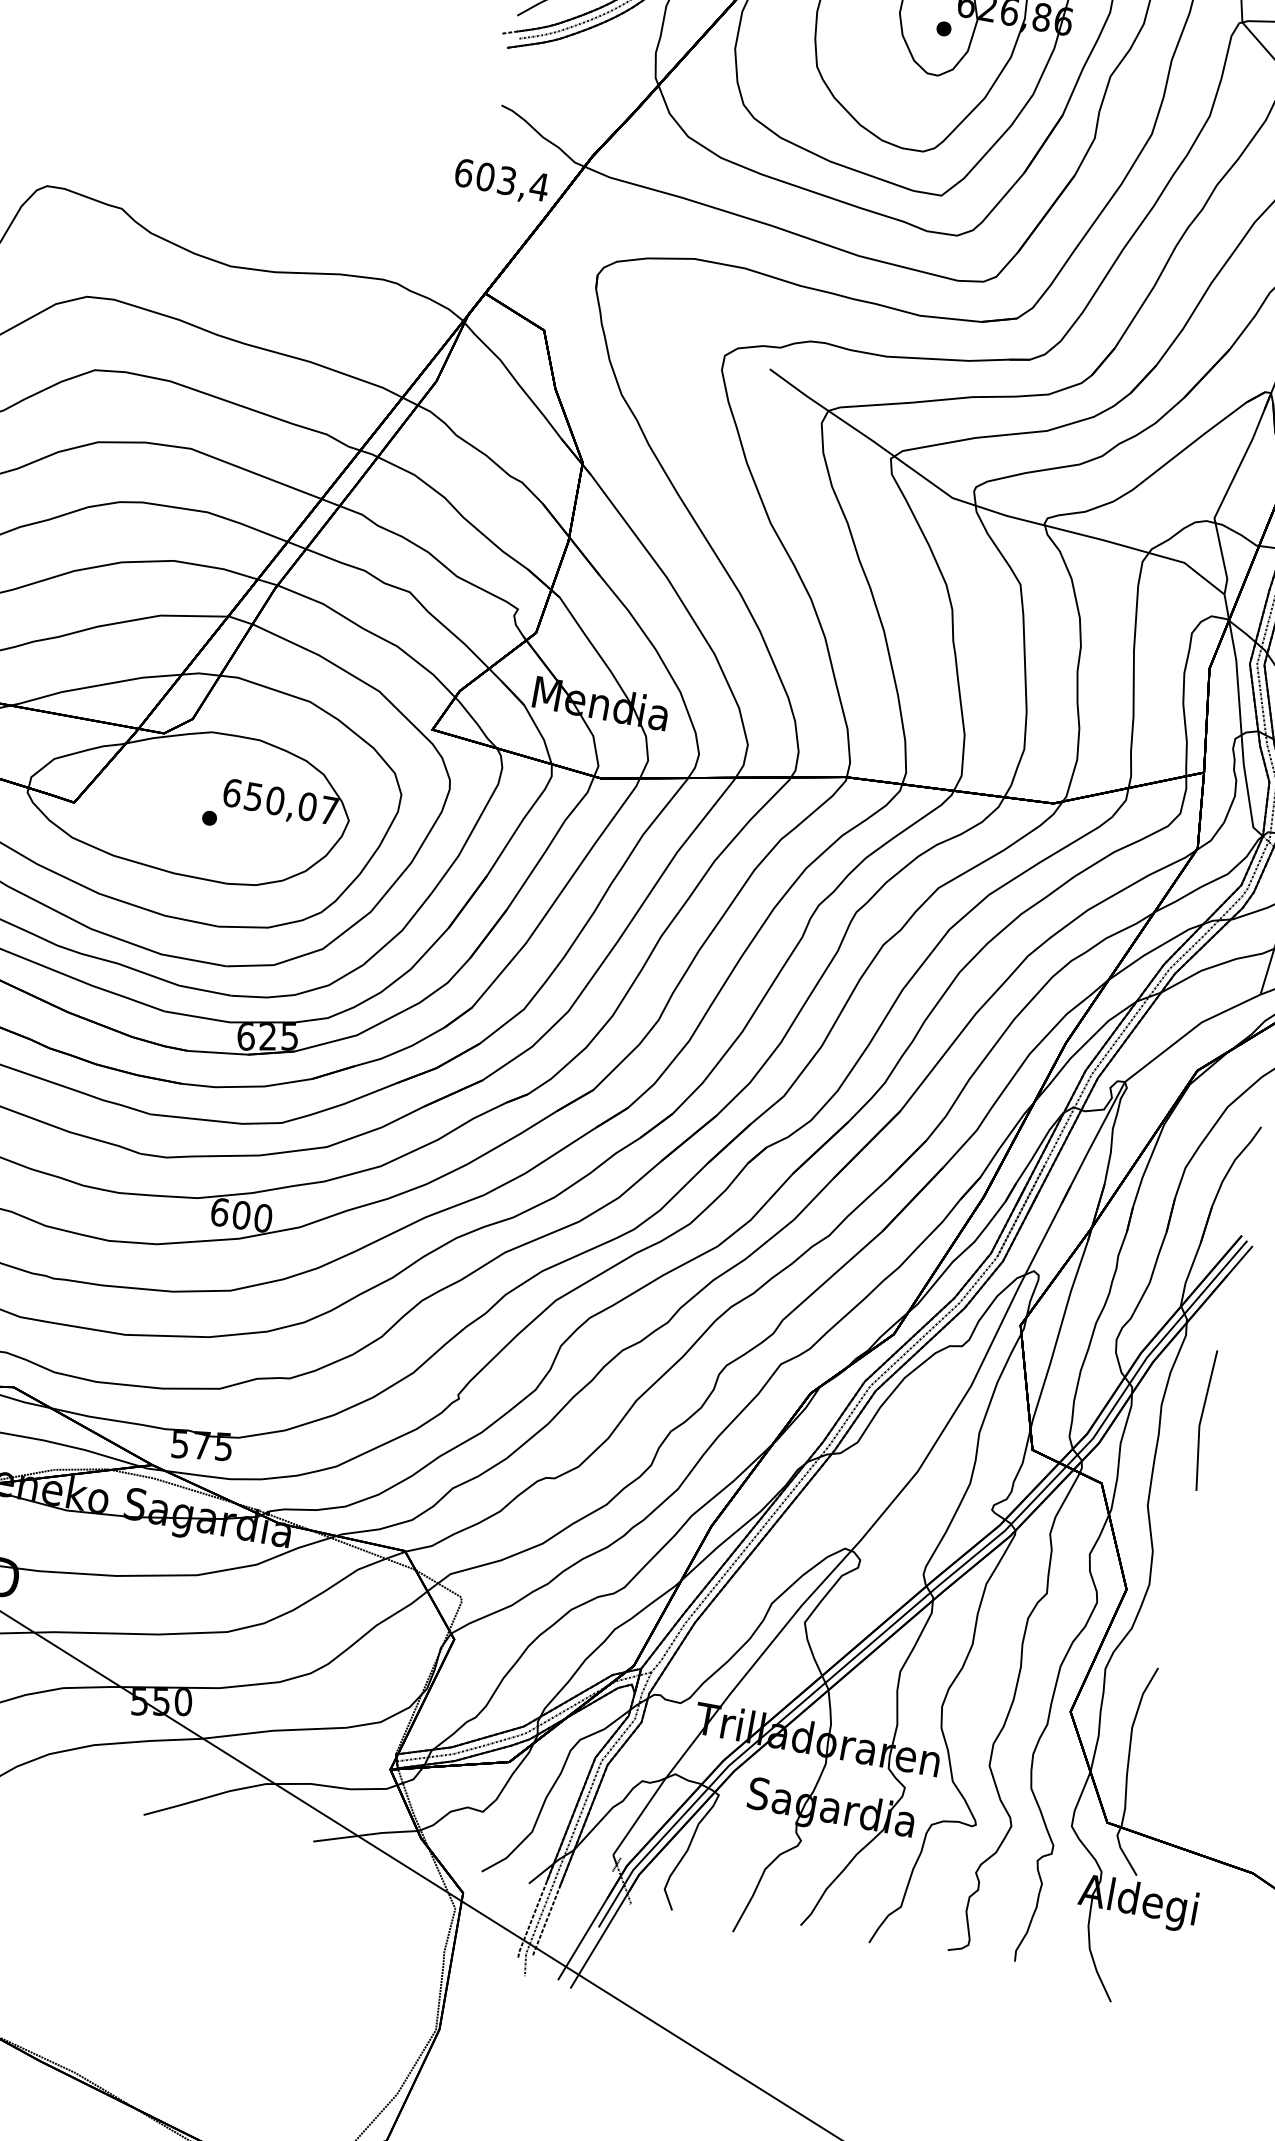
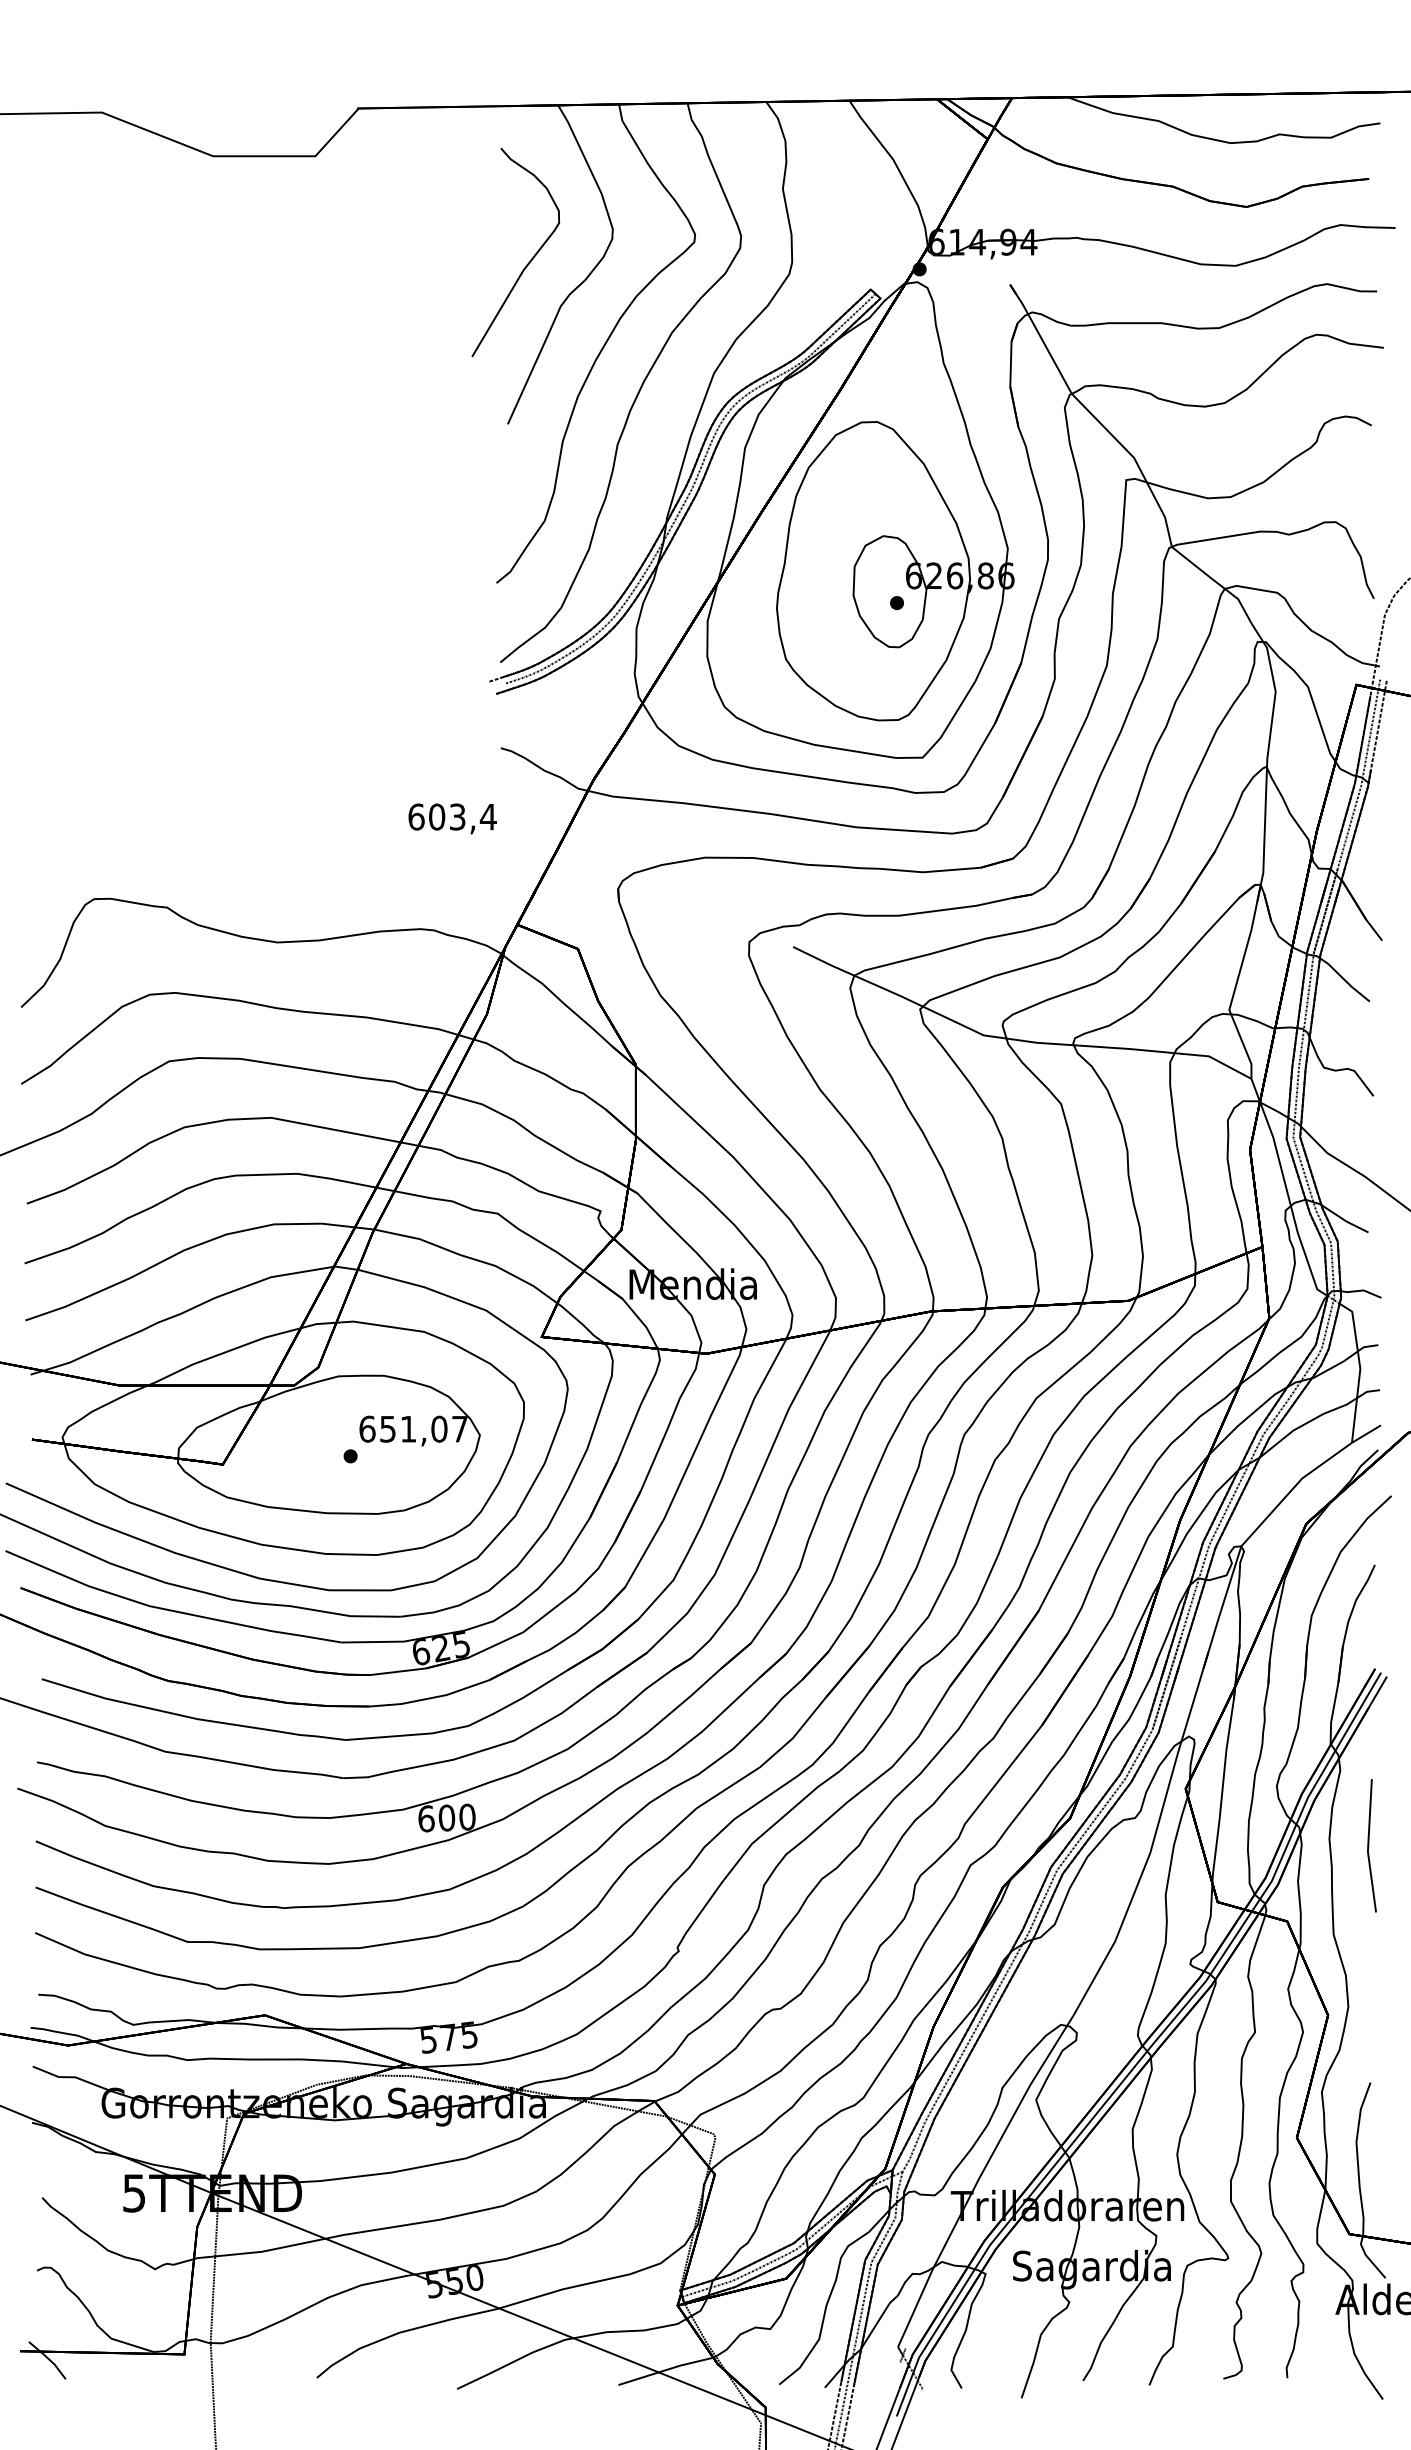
text: (501, 181) -> (452, 818), moved
text: (275, 800) -> (408, 1428), 650,07 -> 651,07

